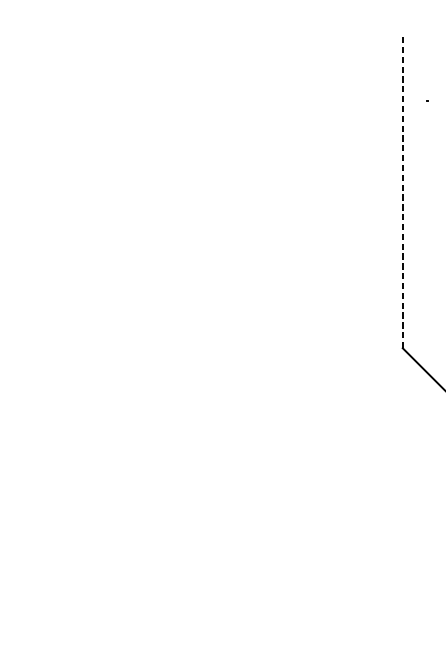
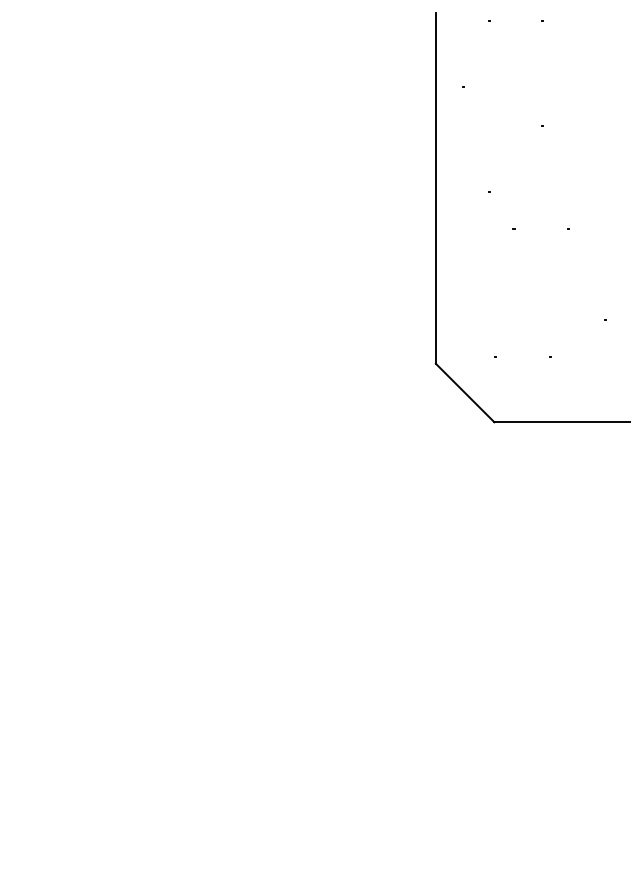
line: (402, 191) -> (435, 188), dashed -> solid

